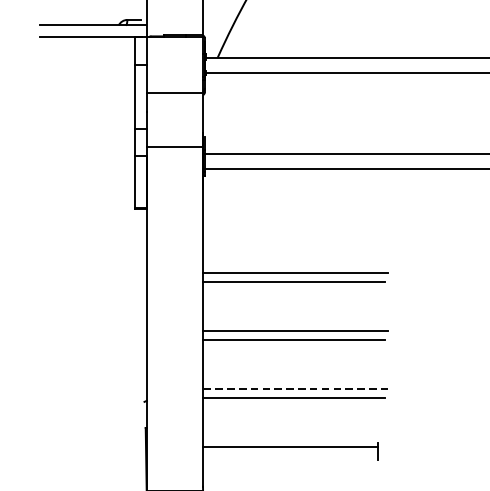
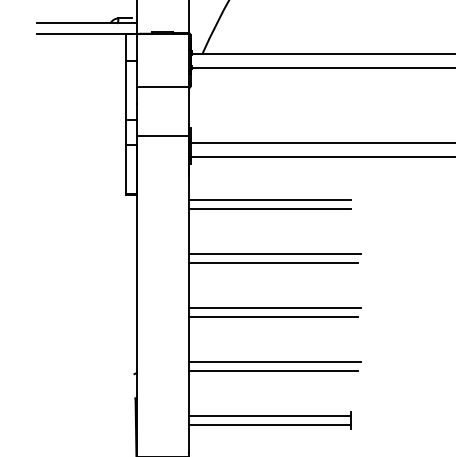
line: (290, 215) -> (270, 200), added
line: (290, 224) -> (270, 208), added
line: (294, 389) -> (274, 362), dashed -> solid
line: (290, 455) -> (270, 424), added

